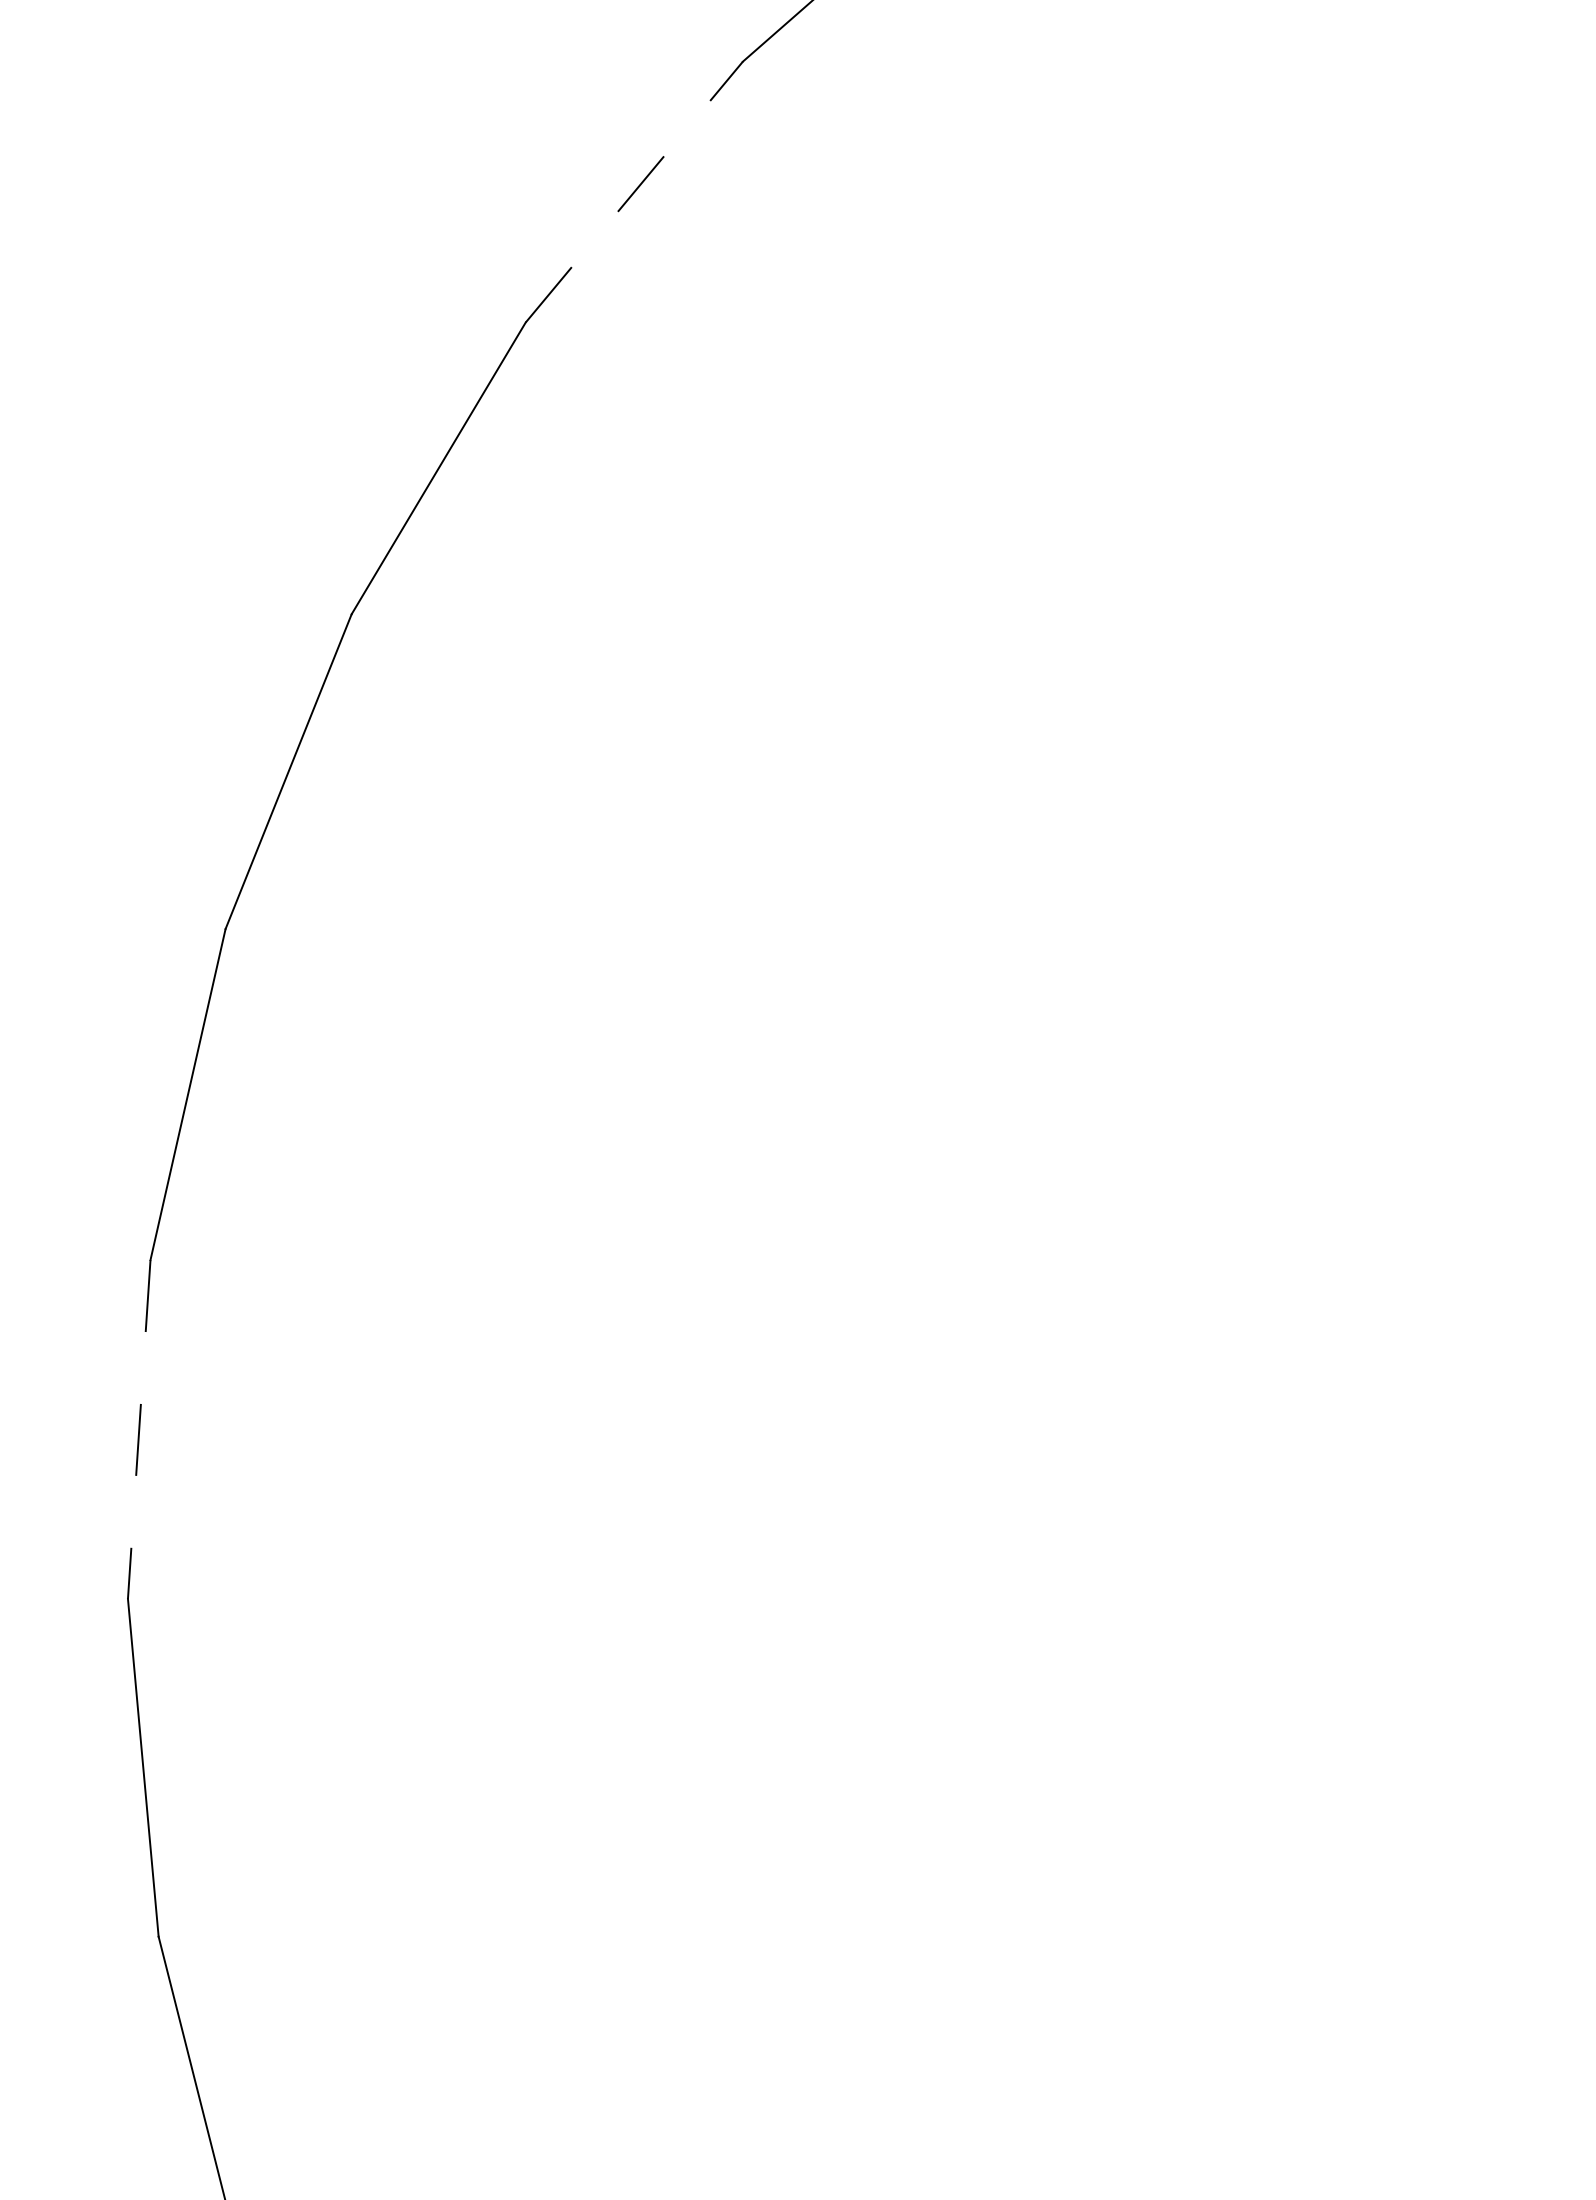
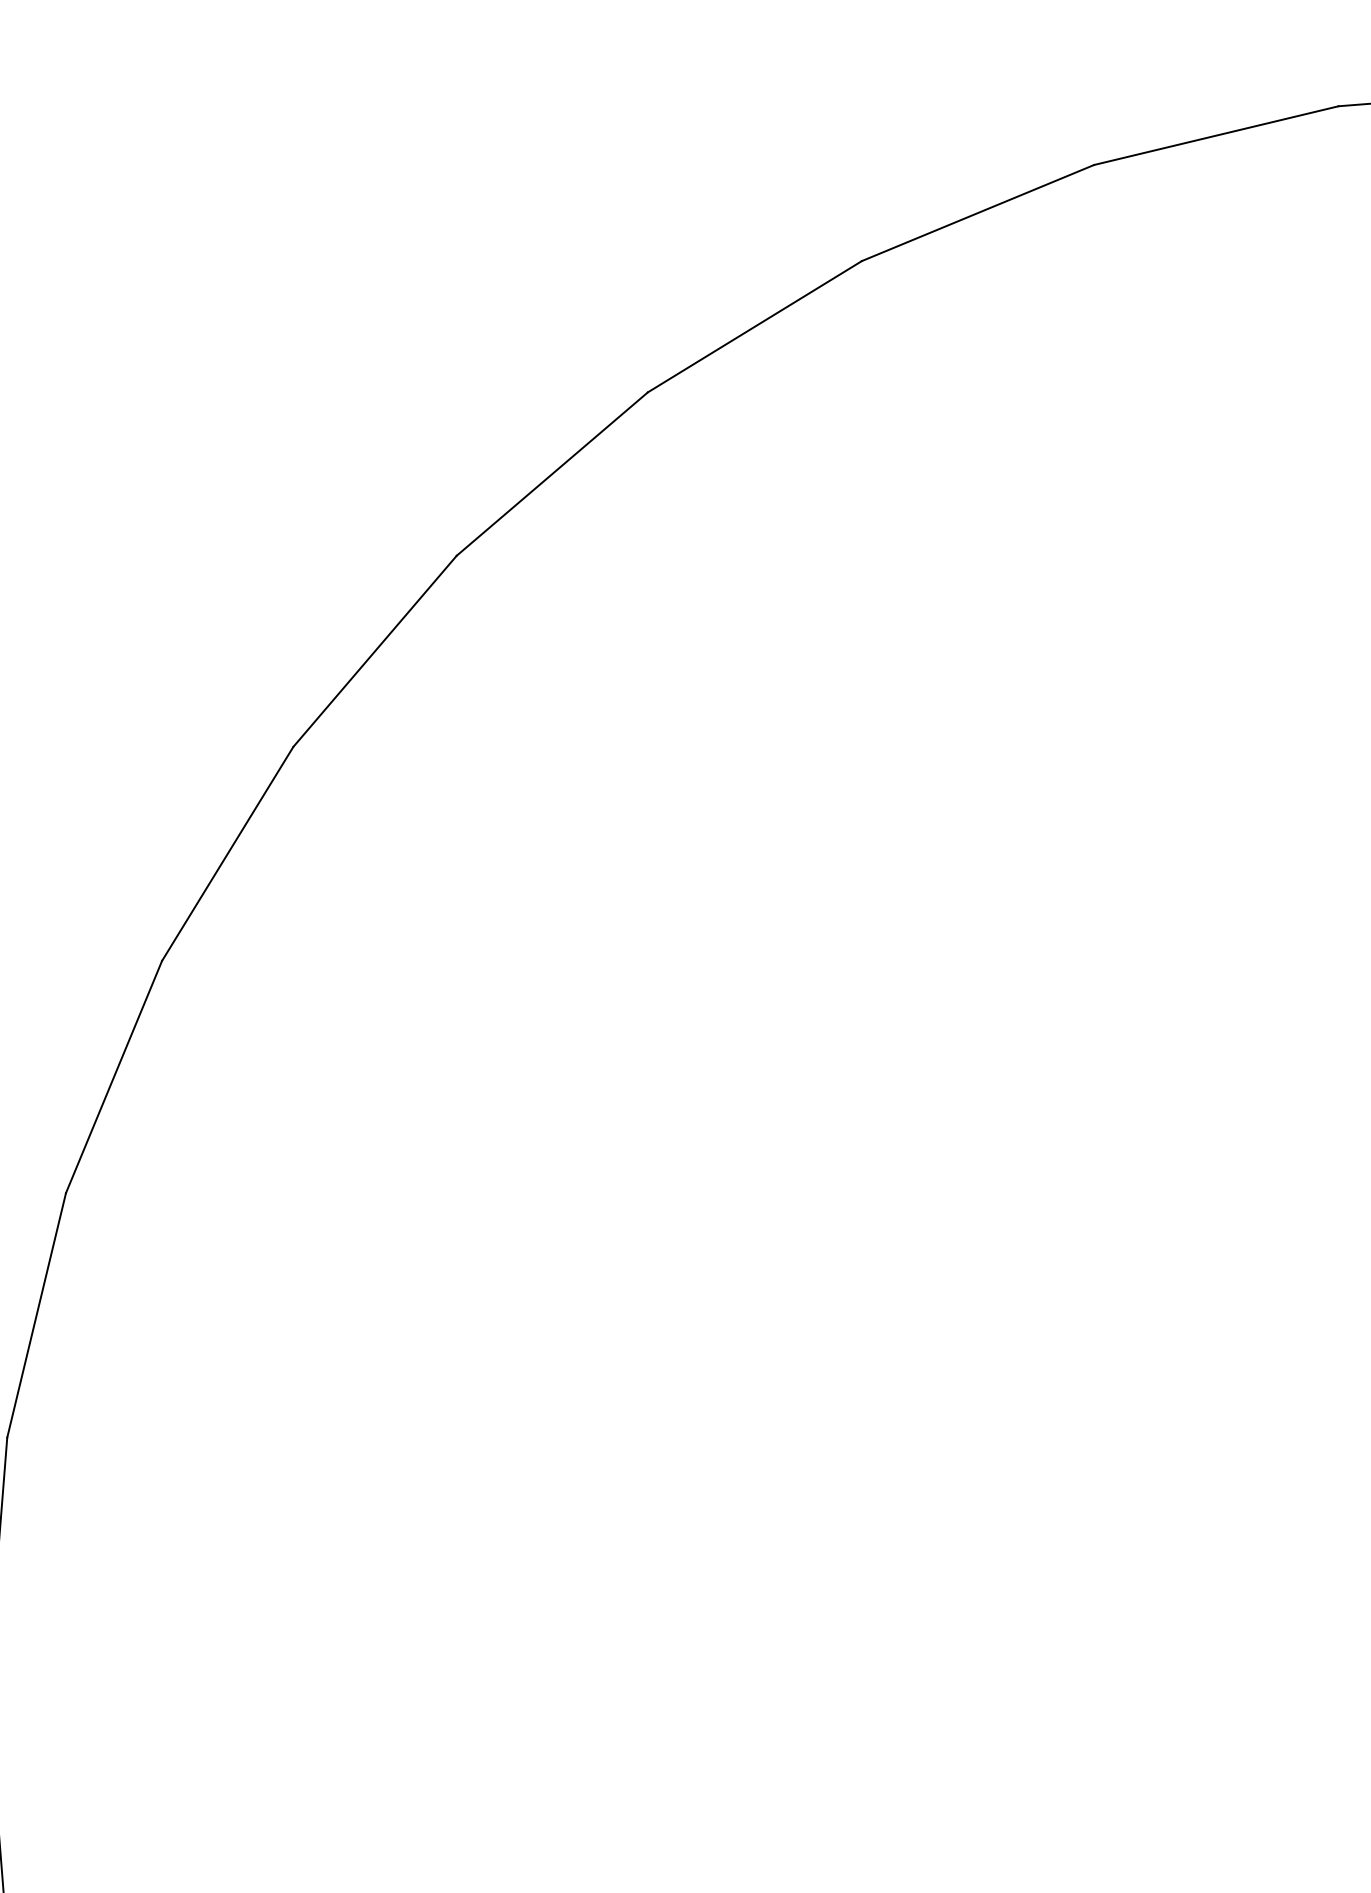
line: (634, 192) -> (552, 474), dashed -> solid
line: (139, 1429) -> (36, 1315), dashed -> solid

